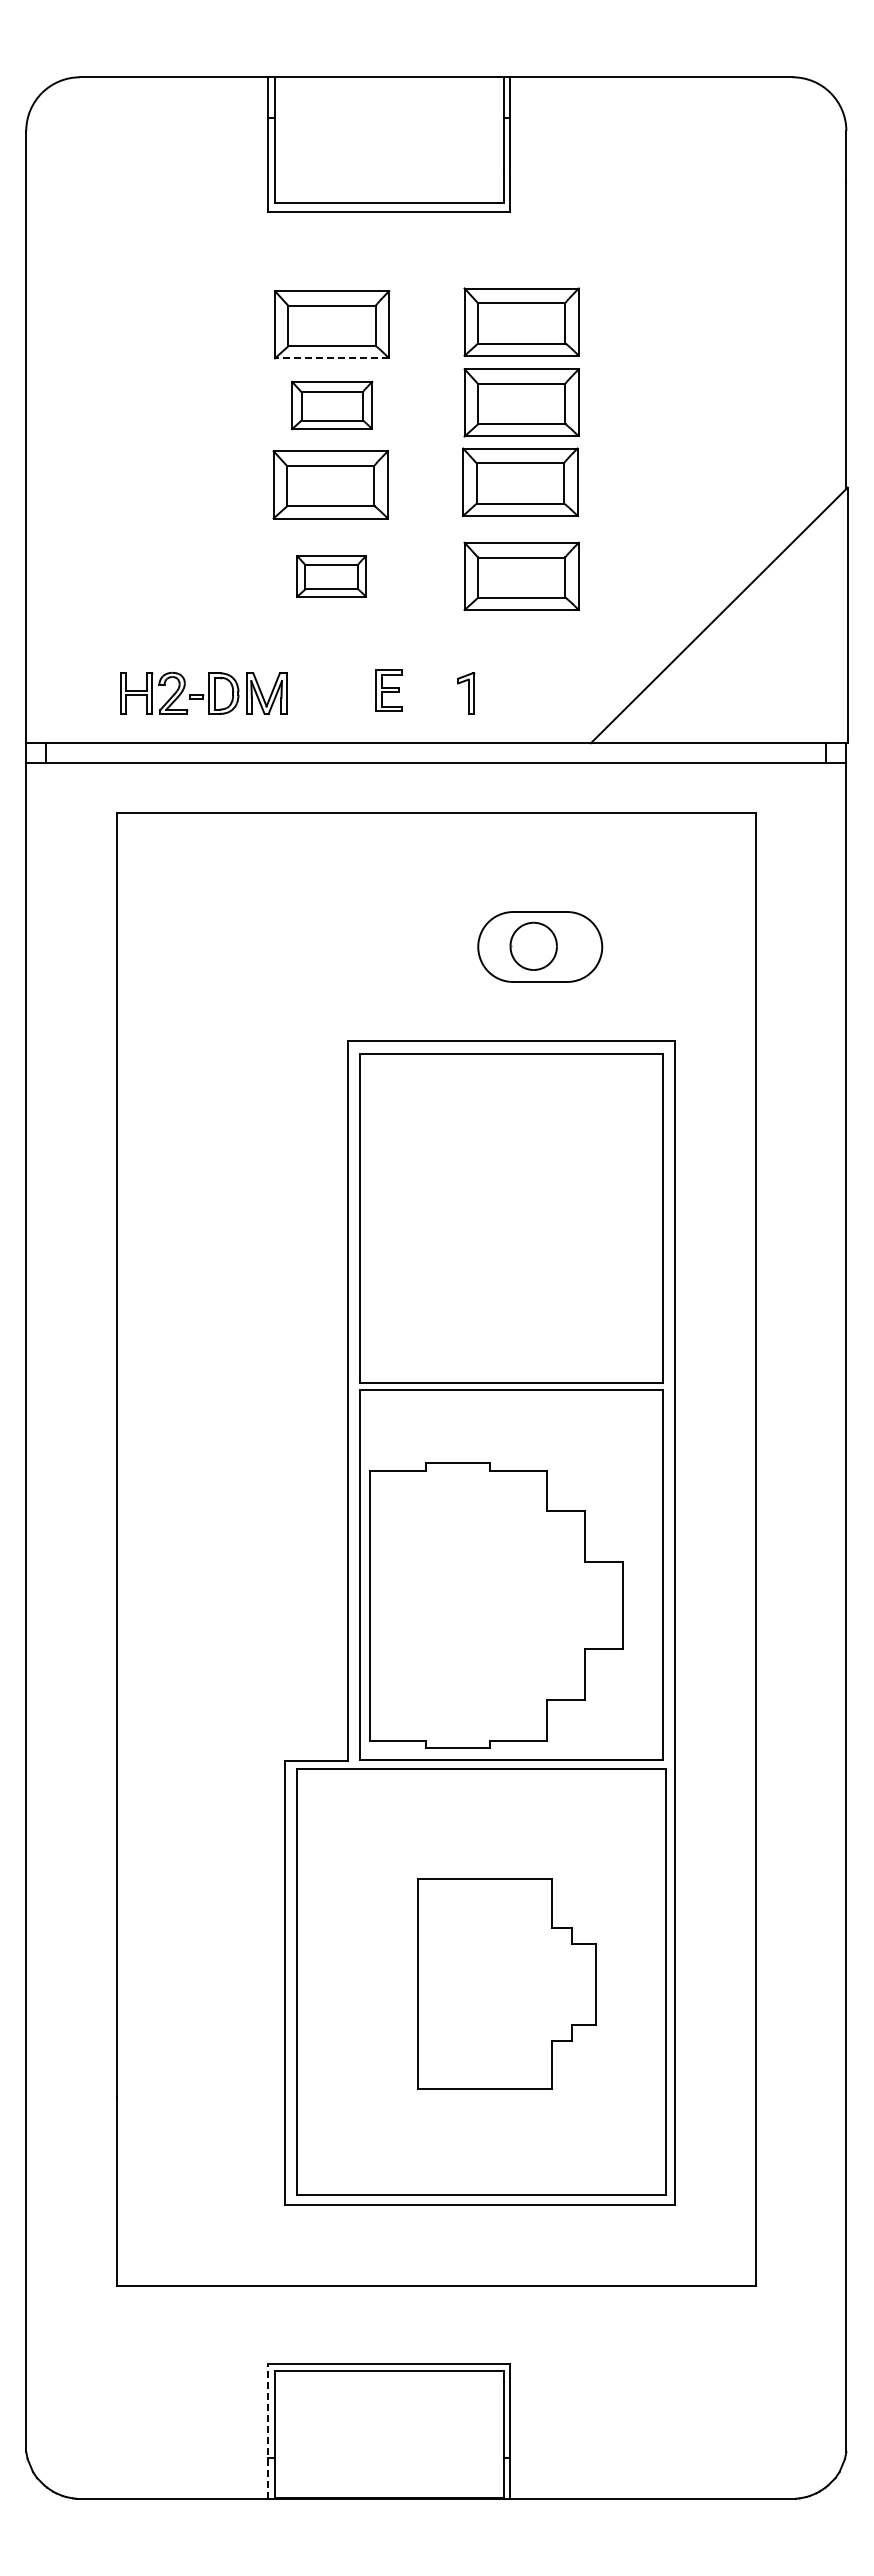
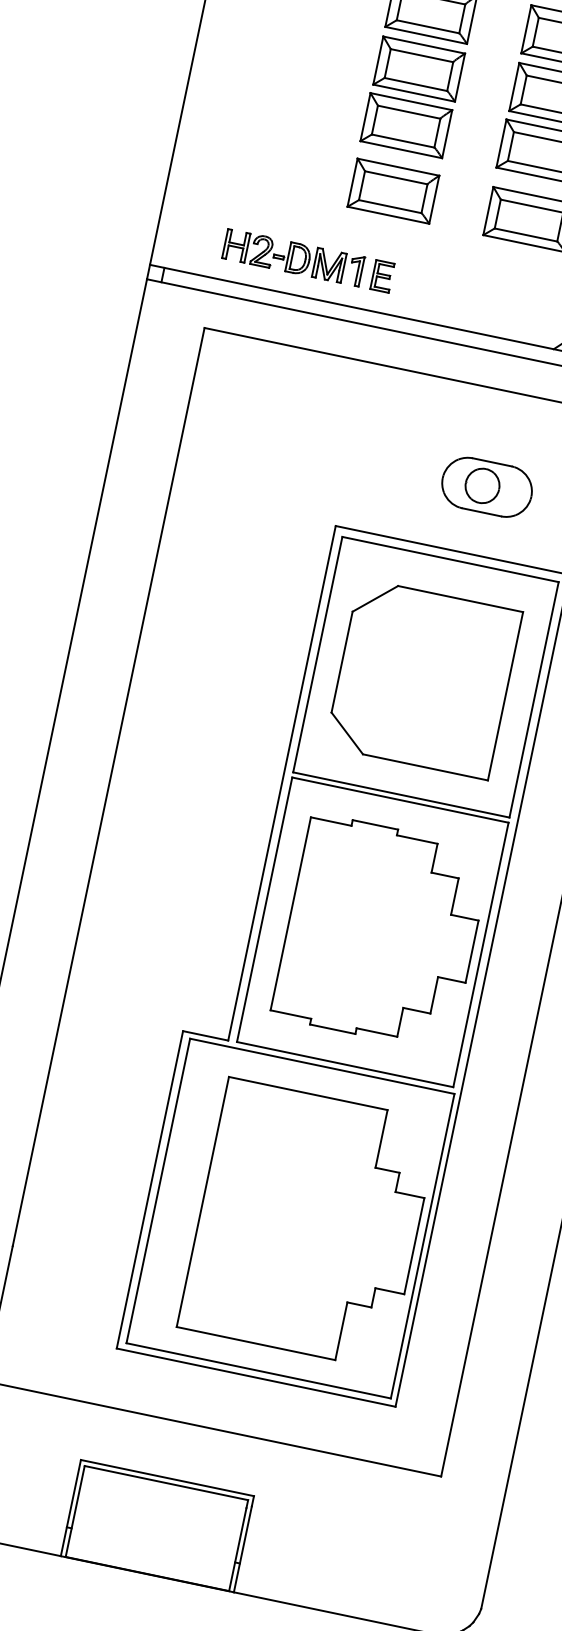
line: (331, 358) -> (425, 35), dashed -> solid
part: (332, 405) -> (419, 69), size x1.43
part: (331, 576) -> (393, 191), size x1.67
part: (388, 690) -> (382, 276), moved
part: (466, 693) -> (356, 270), moved
part: (508, 1221) -> (423, 678), added
part: (496, 1605) -> (381, 932), moved
part: (506, 1983) -> (308, 1223), size x1.67
line: (268, 2430) -> (71, 1507), dashed -> solid

